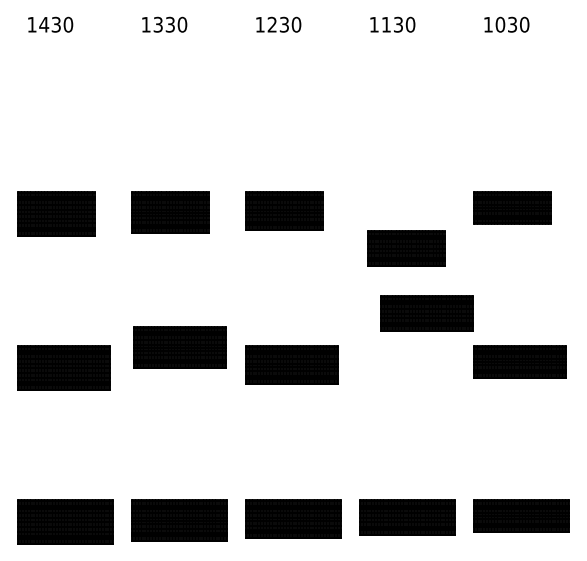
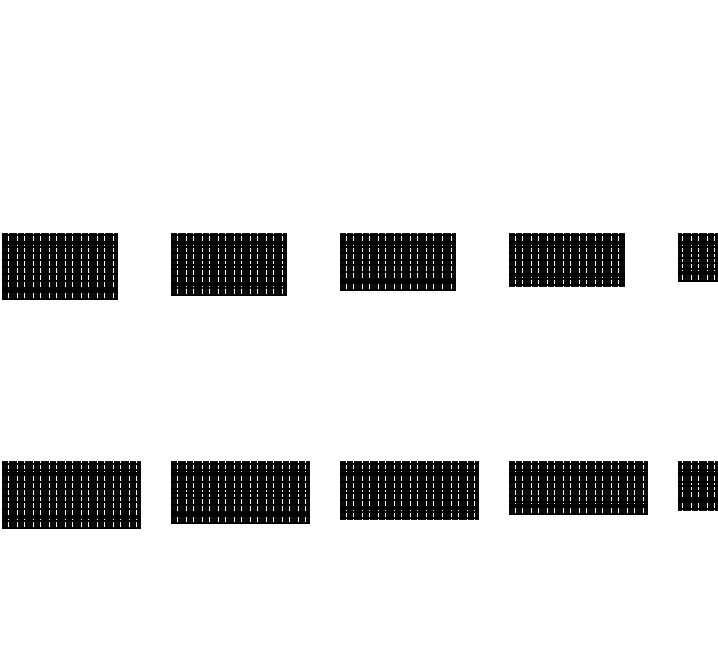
part: (406, 248) -> (567, 260), moved
part: (426, 313) -> (577, 488), moved
part: (179, 347) -> (239, 492), moved

